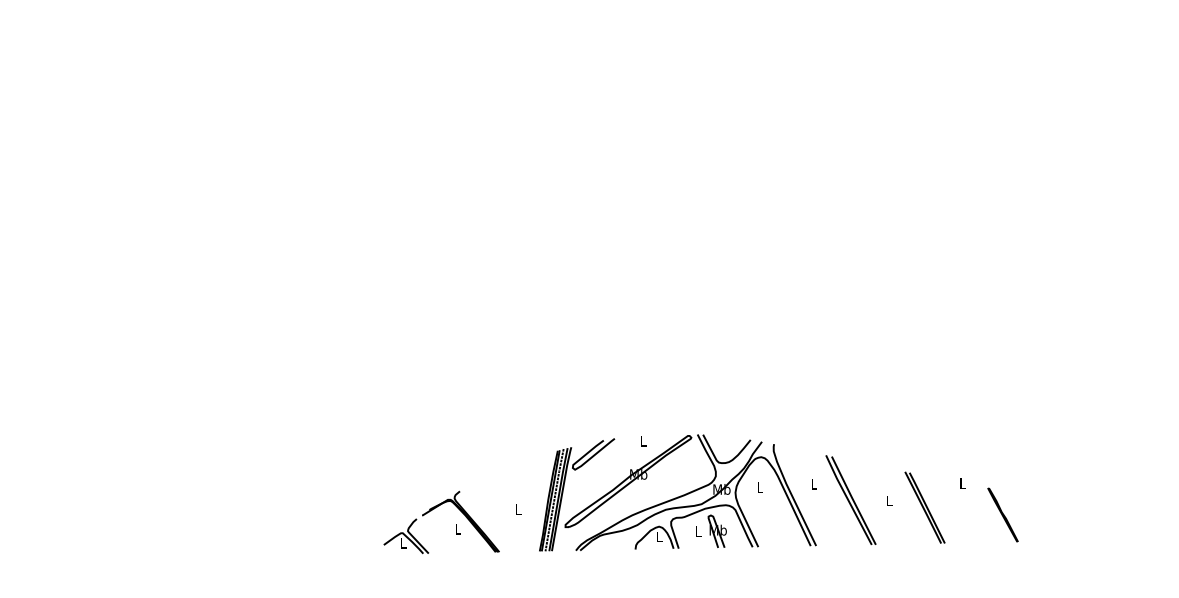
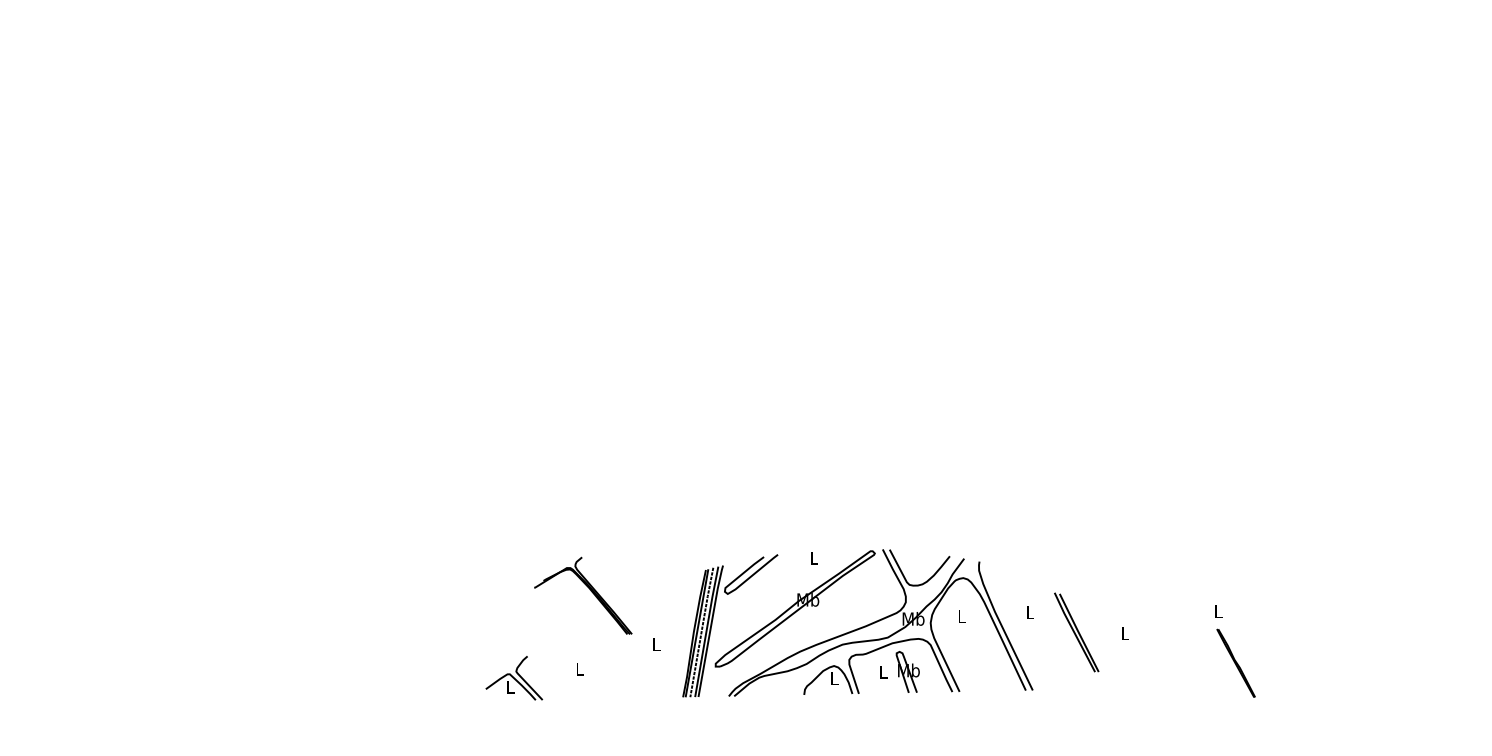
part: (850, 500) -> (1076, 632), size x0.7
part: (925, 507) -> (1170, 641), removed
line: (1002, 514) -> (1235, 662), moved
part: (466, 518) -> (590, 591), moved

